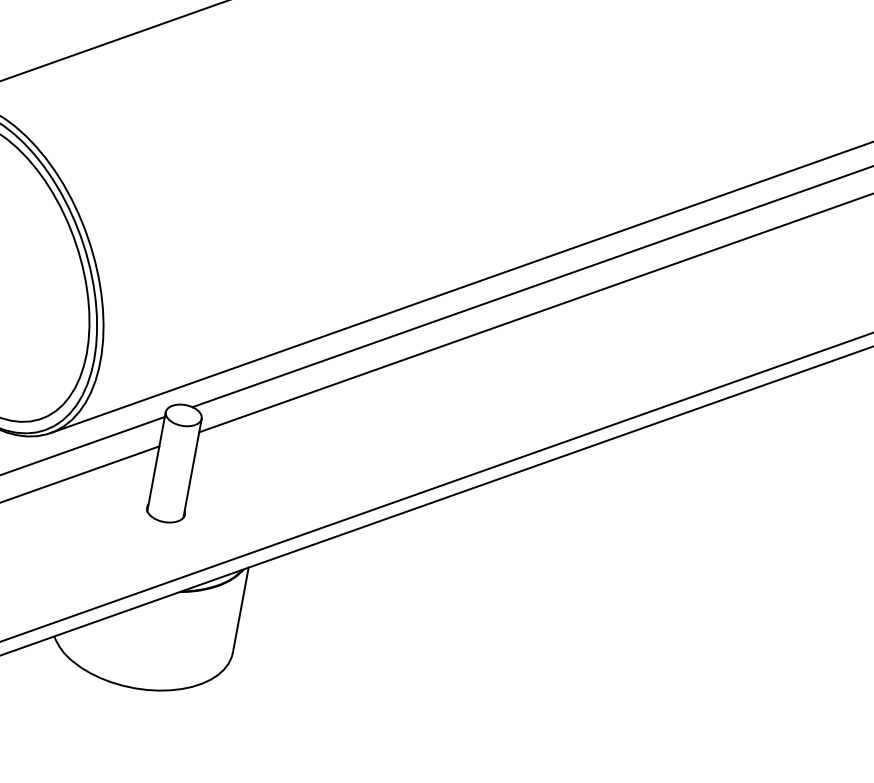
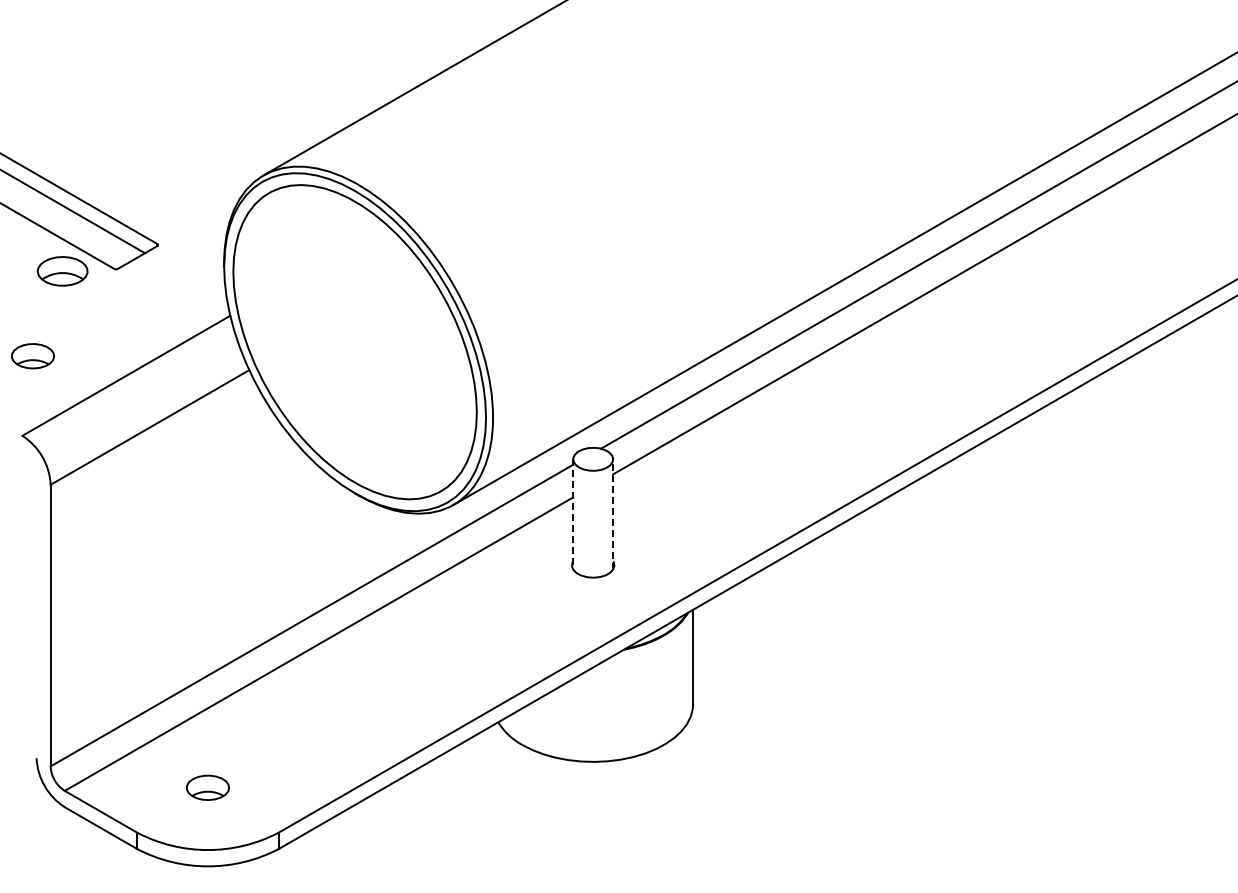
line: (156, 461) -> (573, 514), solid -> dashed
line: (193, 467) -> (613, 513), solid -> dashed

